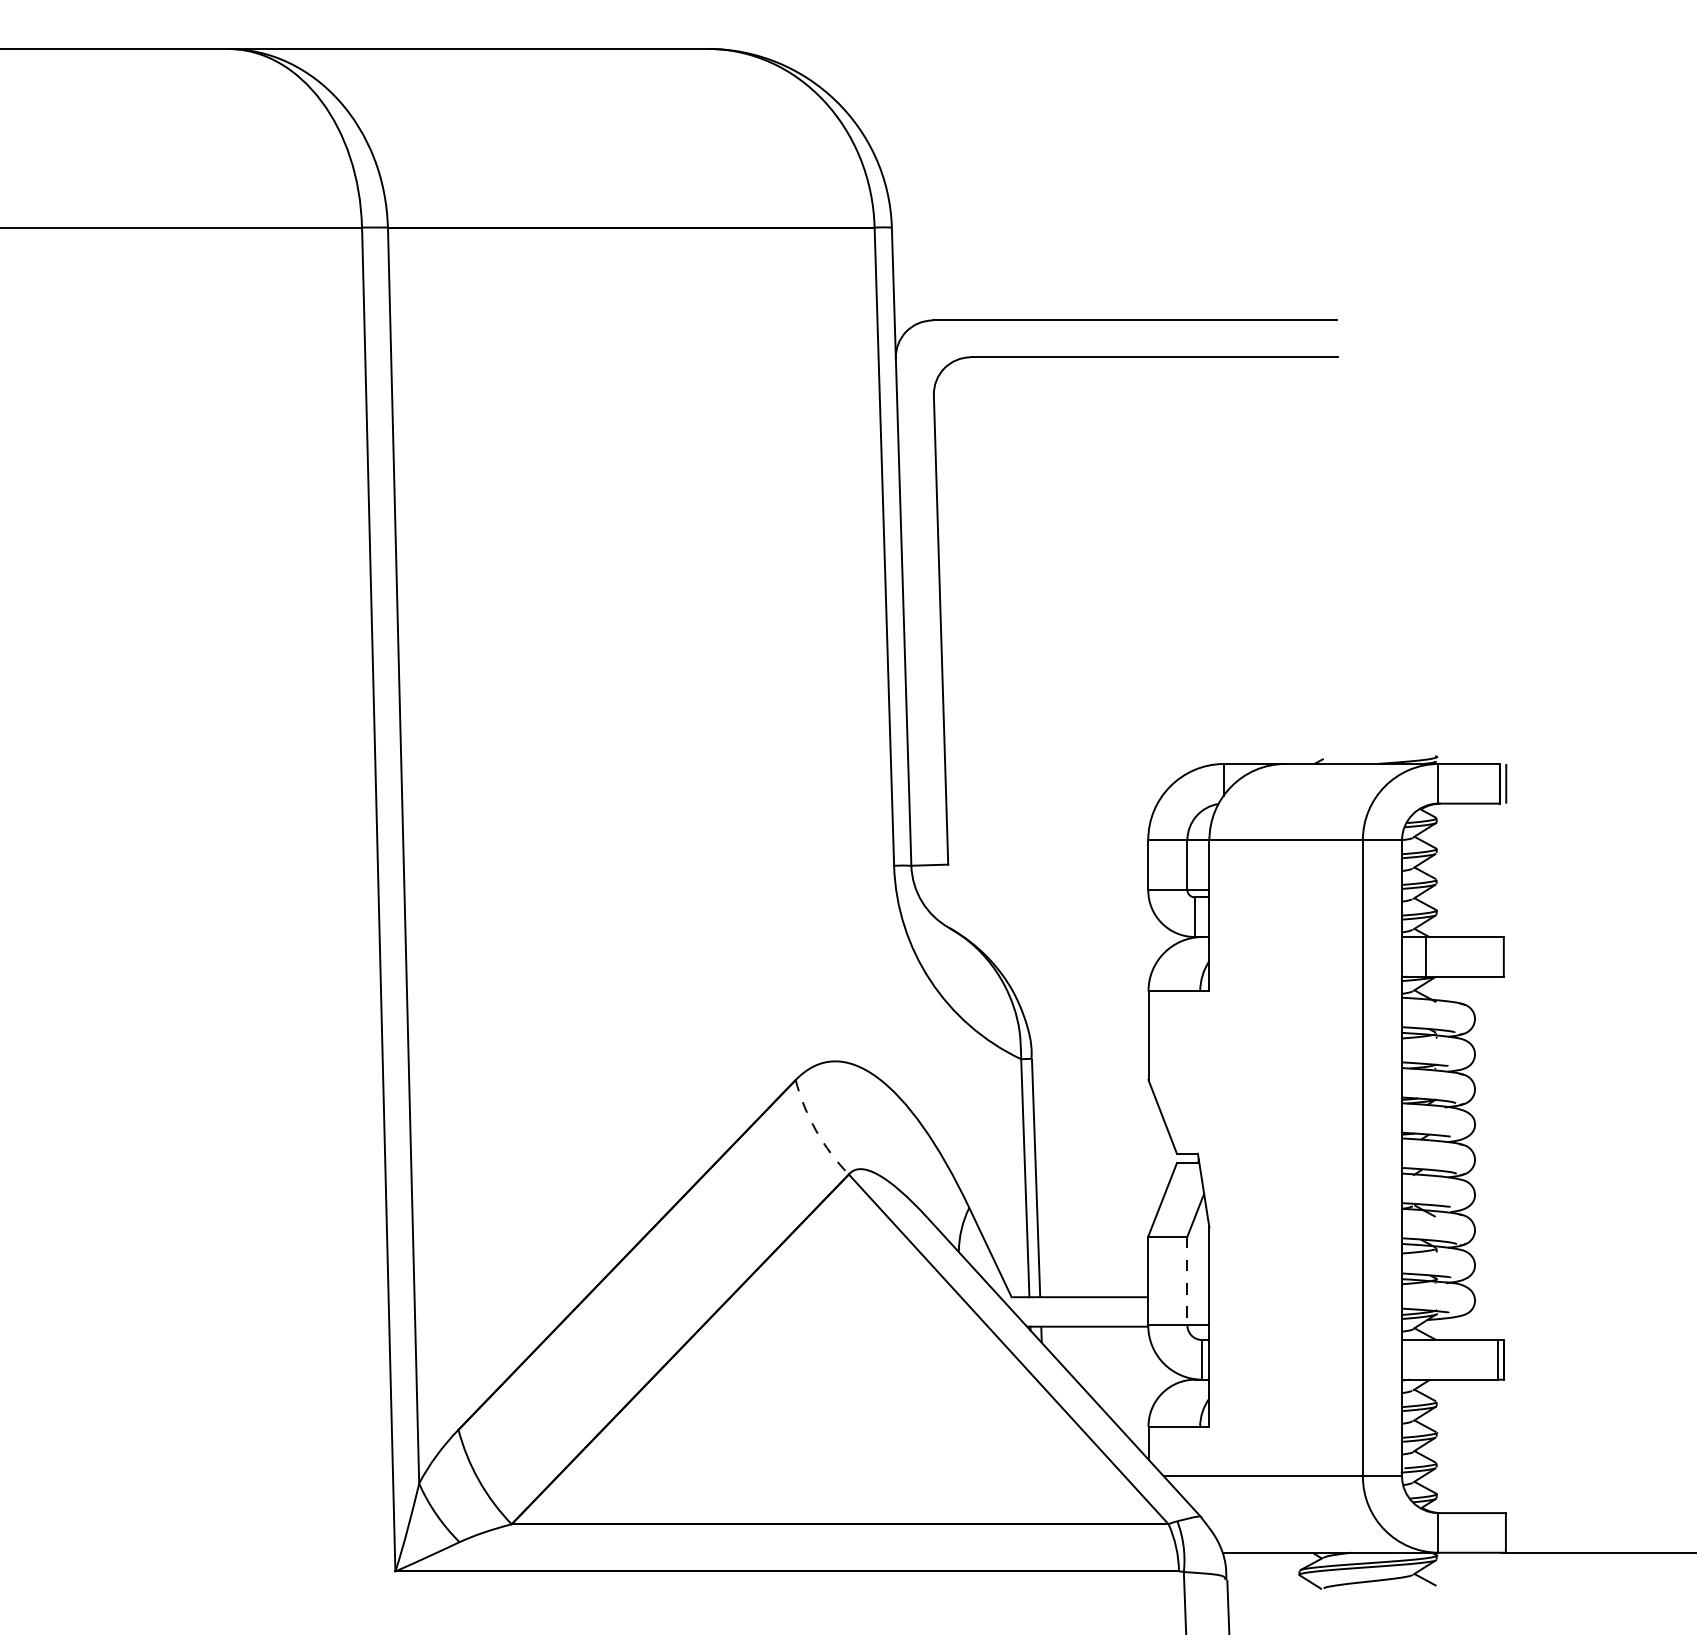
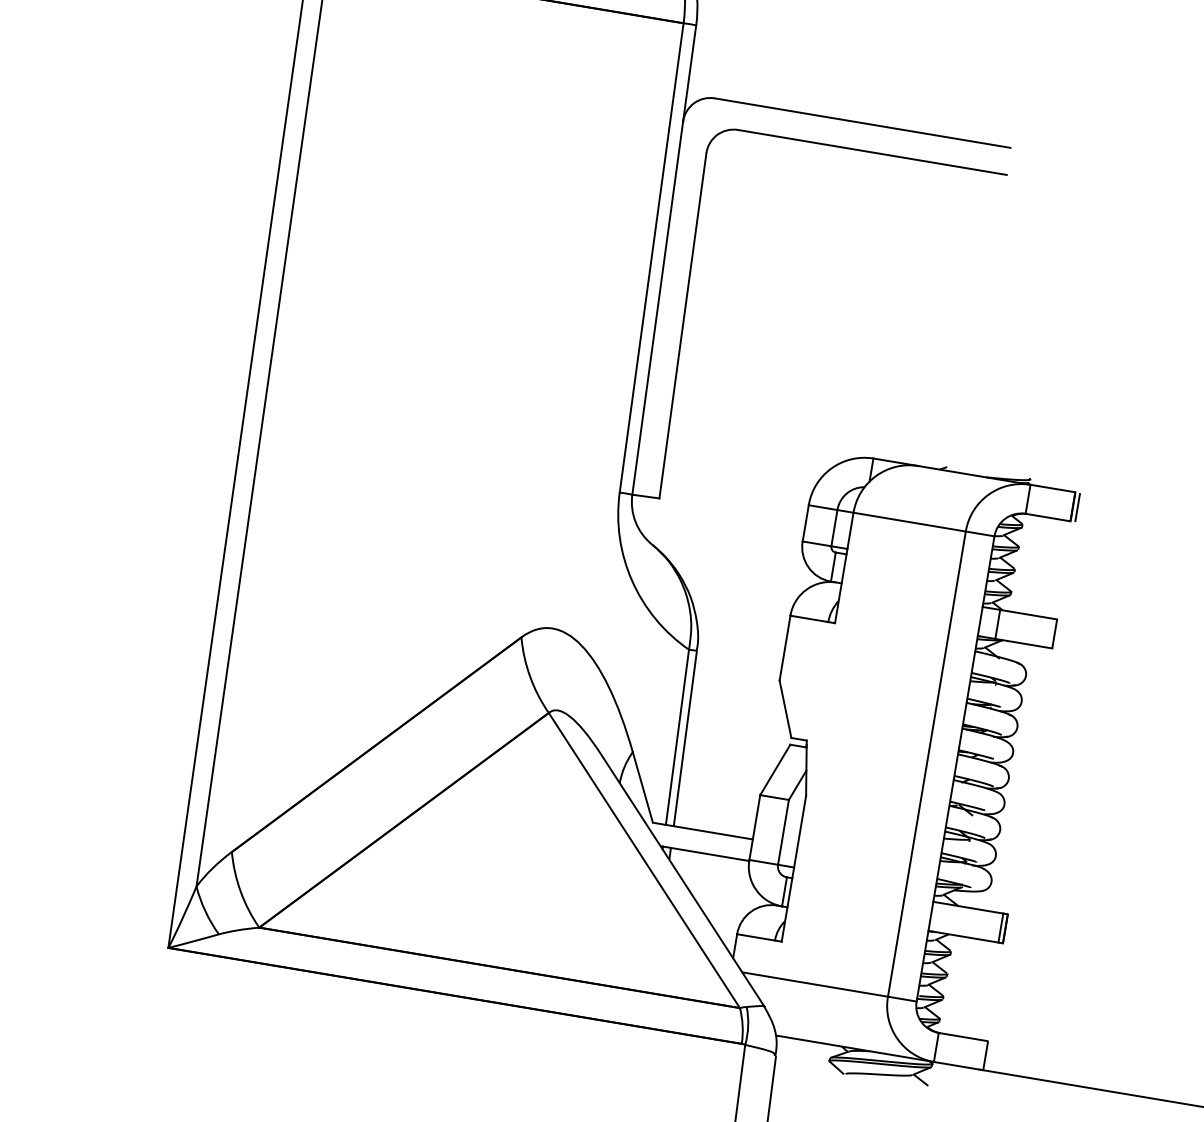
arc: (816, 1130) -> (530, 676), dashed -> solid
line: (1187, 1281) -> (783, 832), dashed -> solid

